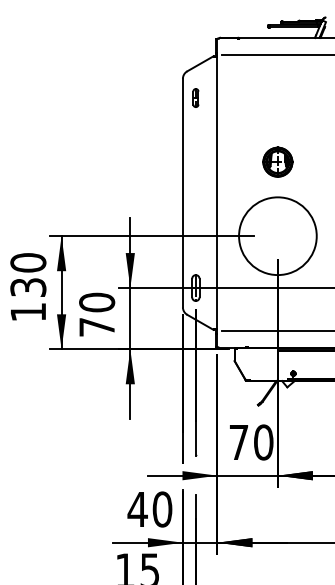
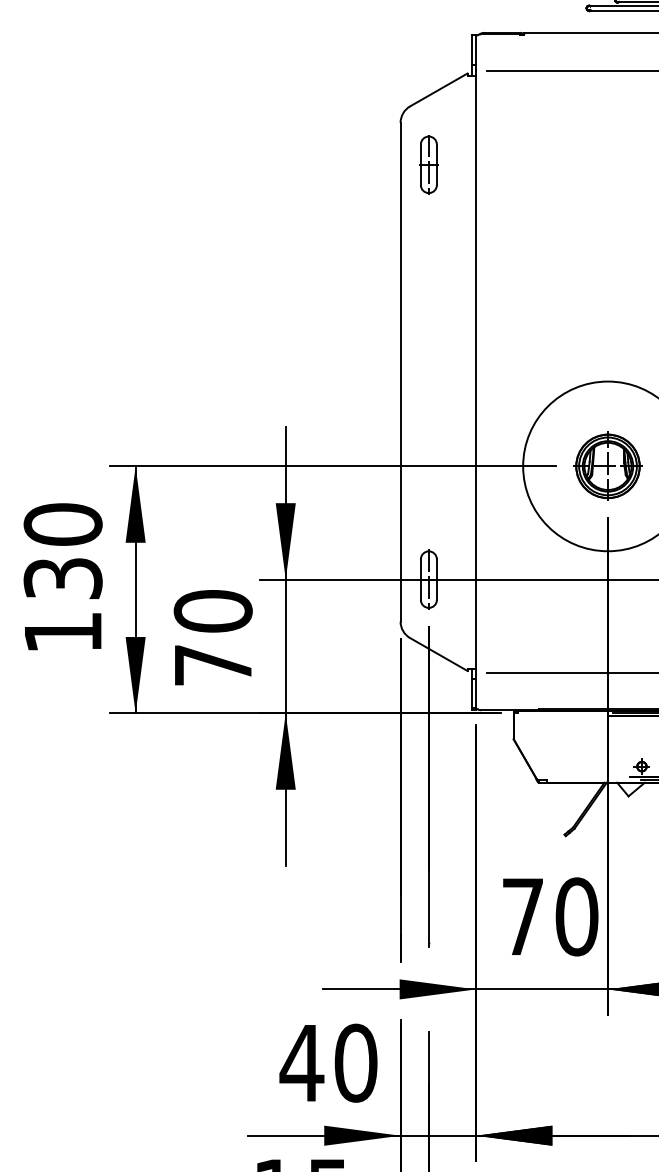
part: (195, 97) -> (428, 163), size x1.43
part: (277, 161) -> (607, 464), moved

